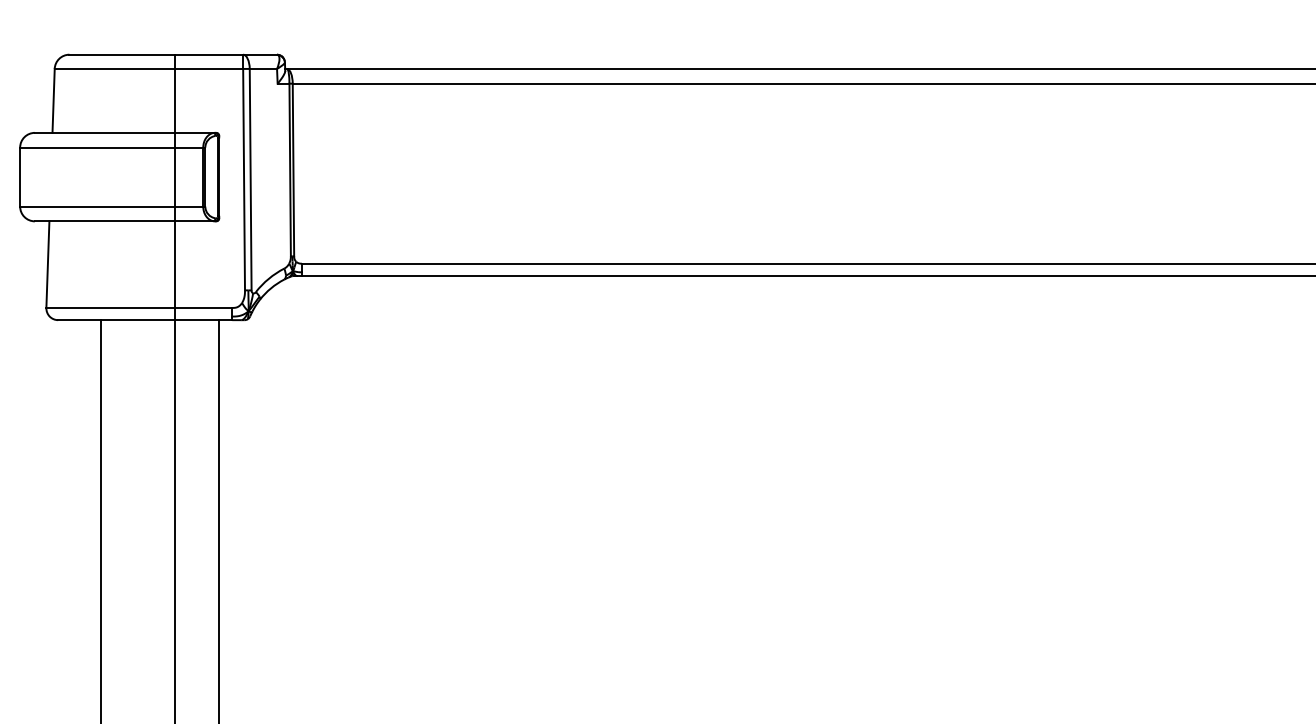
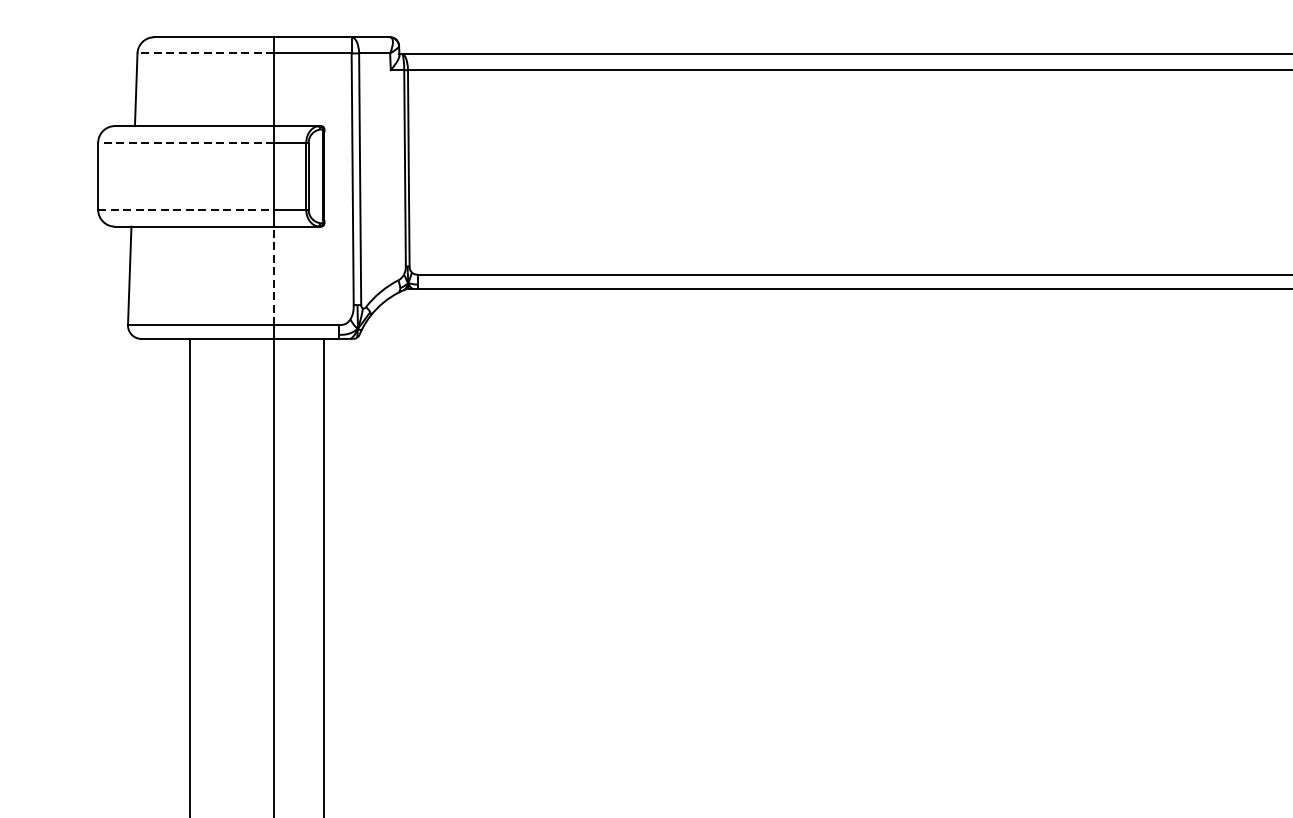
line: (114, 68) -> (205, 52), solid -> dashed
line: (97, 147) -> (186, 142), solid -> dashed
line: (98, 206) -> (187, 209), solid -> dashed
line: (174, 264) -> (273, 275), solid -> dashed

